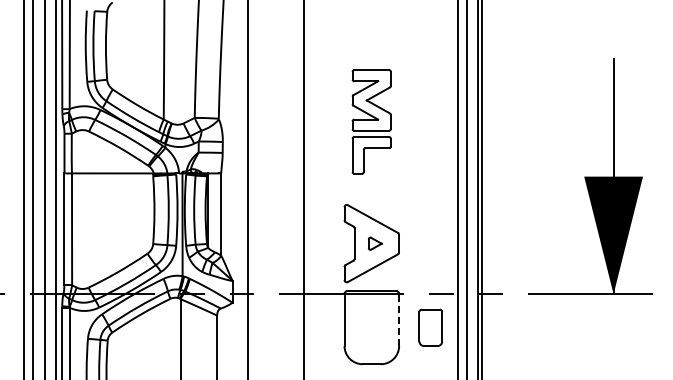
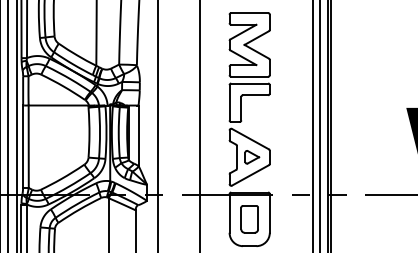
part: (371, 121) -> (249, 67), size x1.43
part: (375, 243) -> (252, 157), size x1.43
line: (399, 319) -> (270, 213), dashed -> solid
part: (430, 327) -> (249, 219), moved

